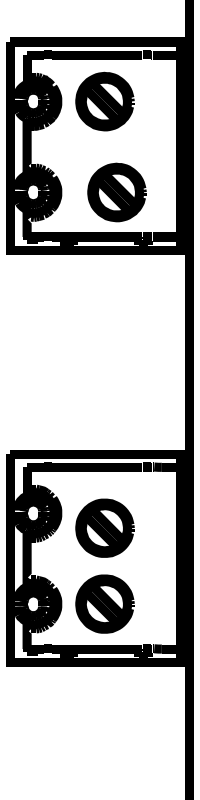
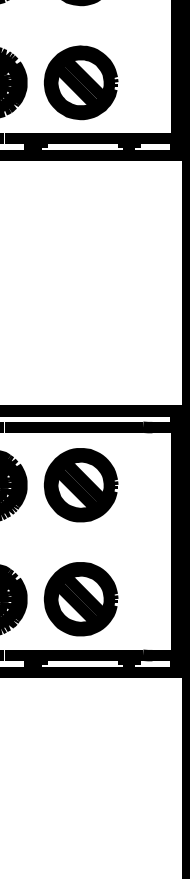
part: (116, 192) -> (80, 82), moved
part: (104, 527) -> (80, 484), moved

